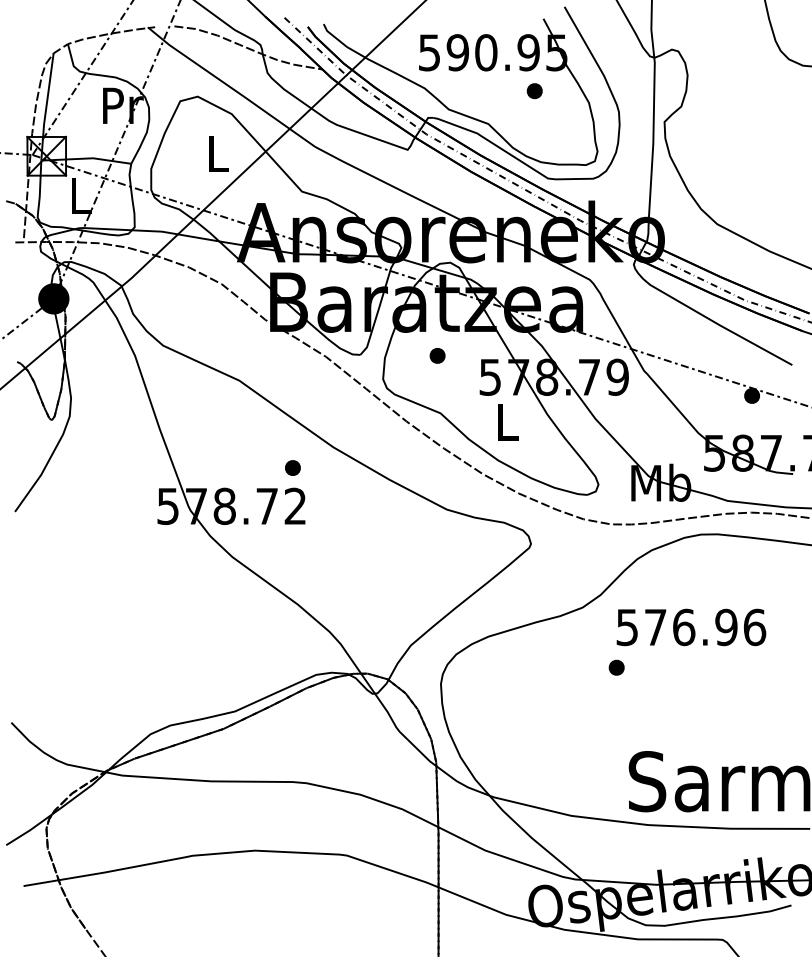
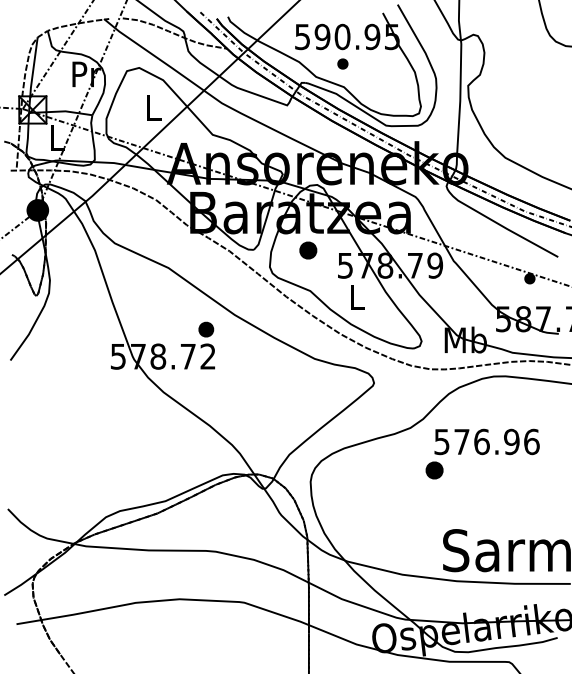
part: (534, 91) -> (342, 64), moved
part: (437, 355) -> (308, 250), size x1.6
part: (292, 467) -> (206, 329), size x1.4
part: (616, 667) -> (434, 470), size x1.6

